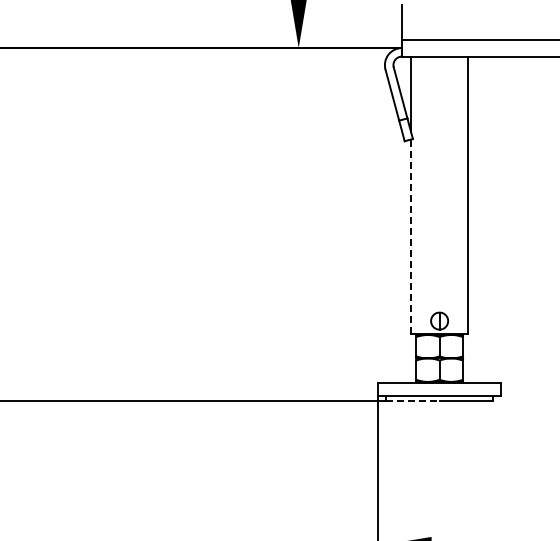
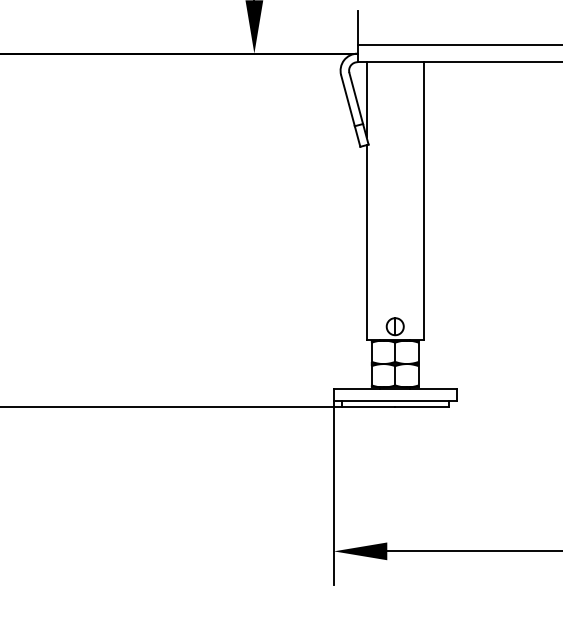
line: (410, 236) -> (366, 242), dashed -> solid
line: (412, 400) -> (368, 406), dashed -> solid

